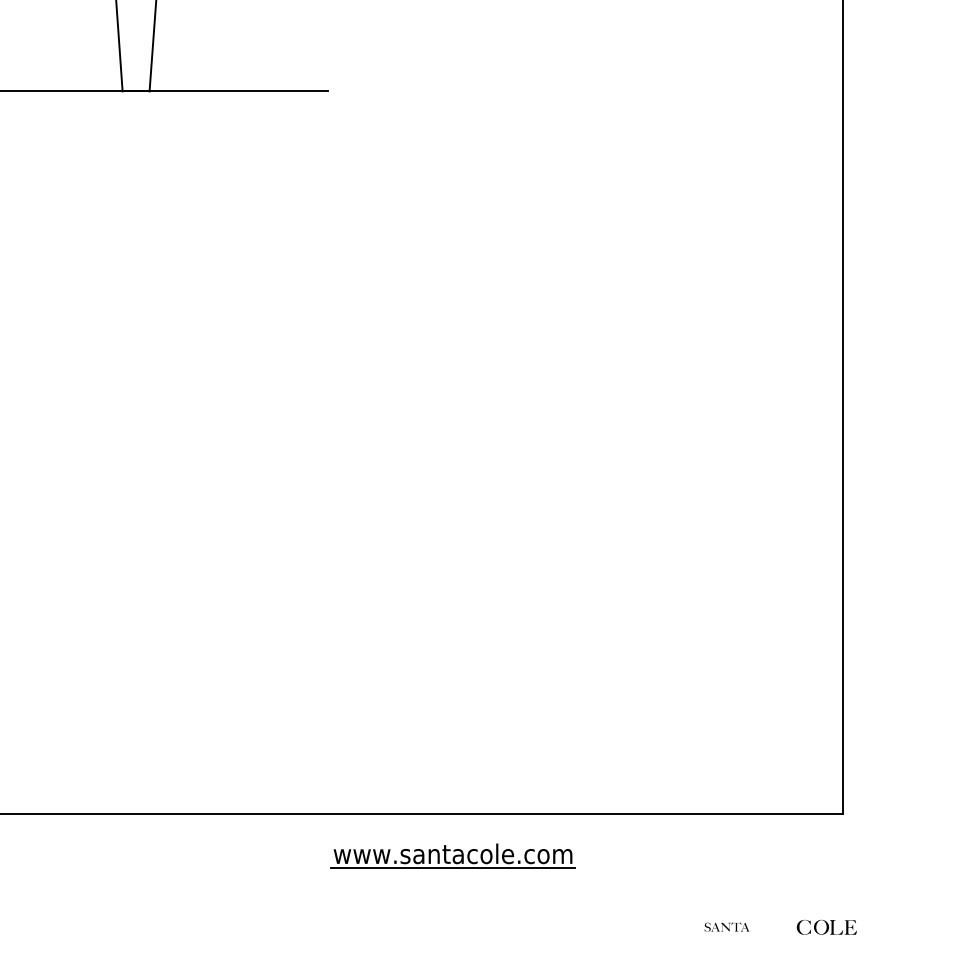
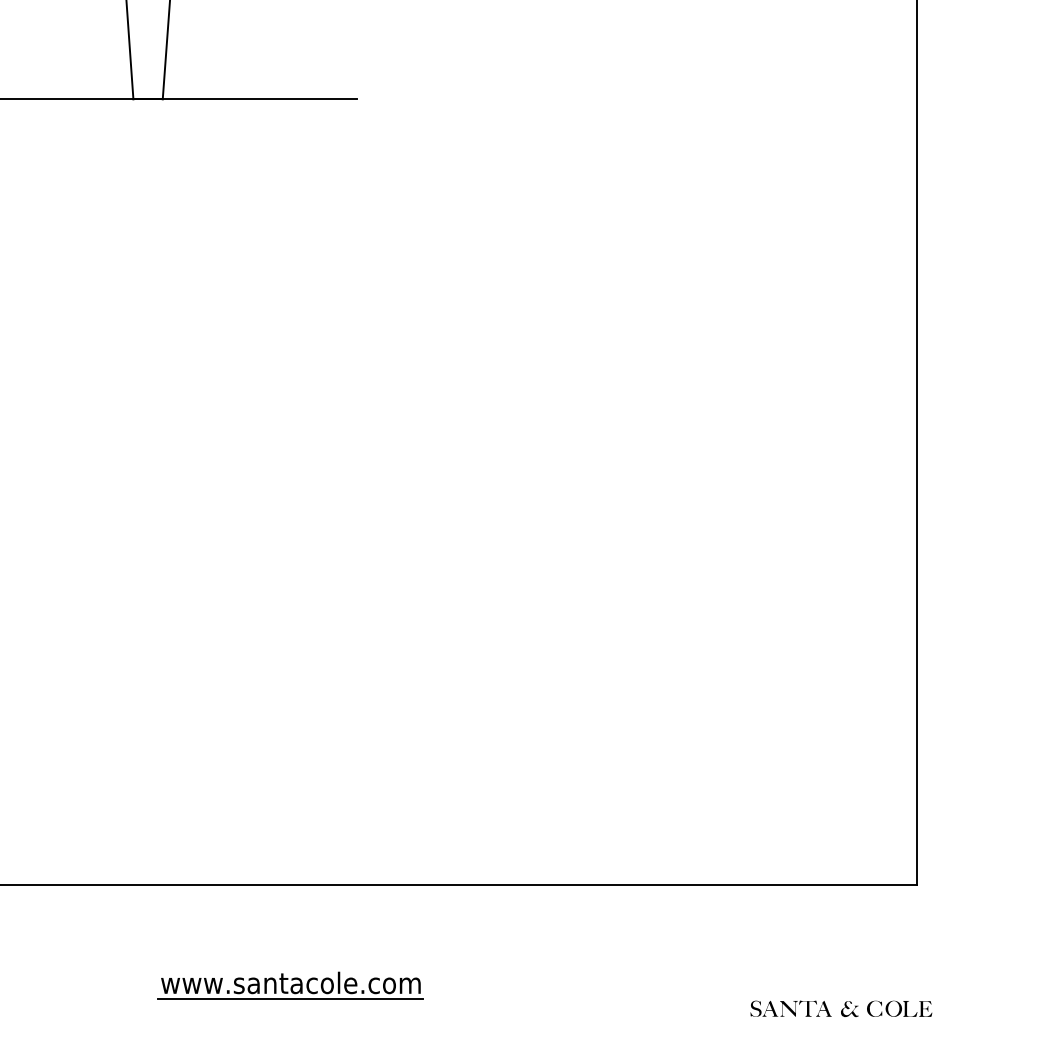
part: (452, 856) -> (290, 985), moved
part: (726, 927) -> (790, 1008), size x1.67
fill: (780, 927) -> (849, 1009), added

